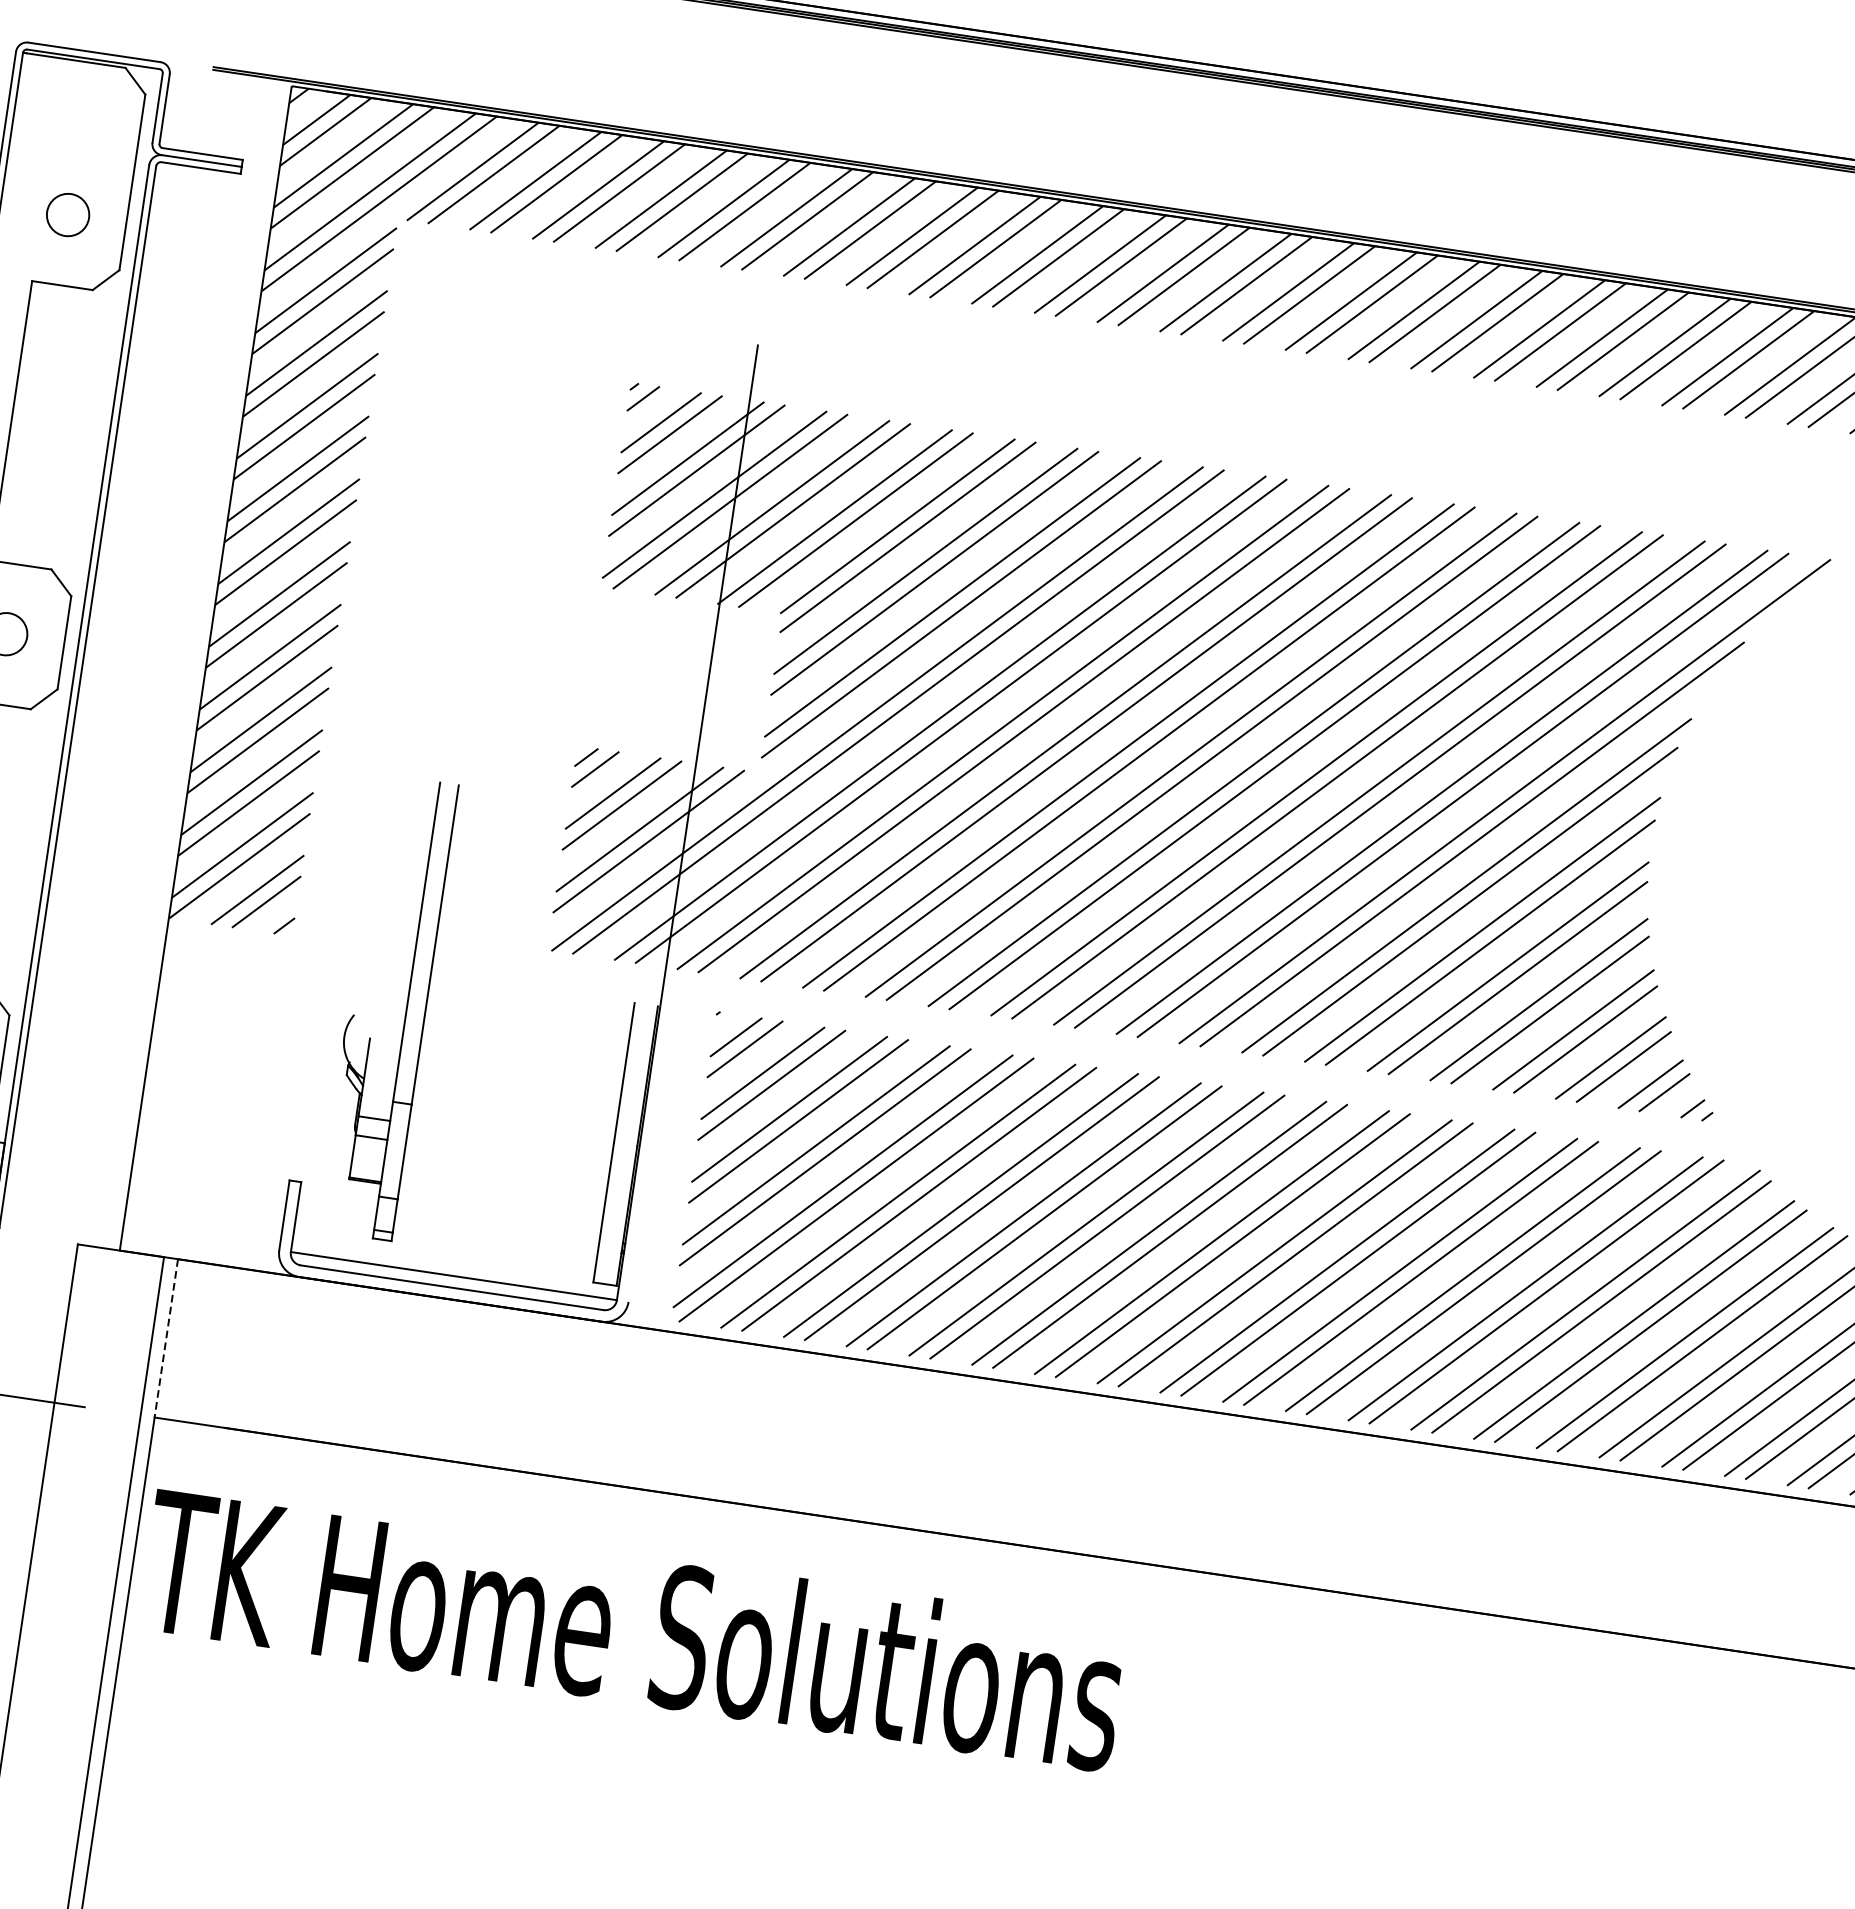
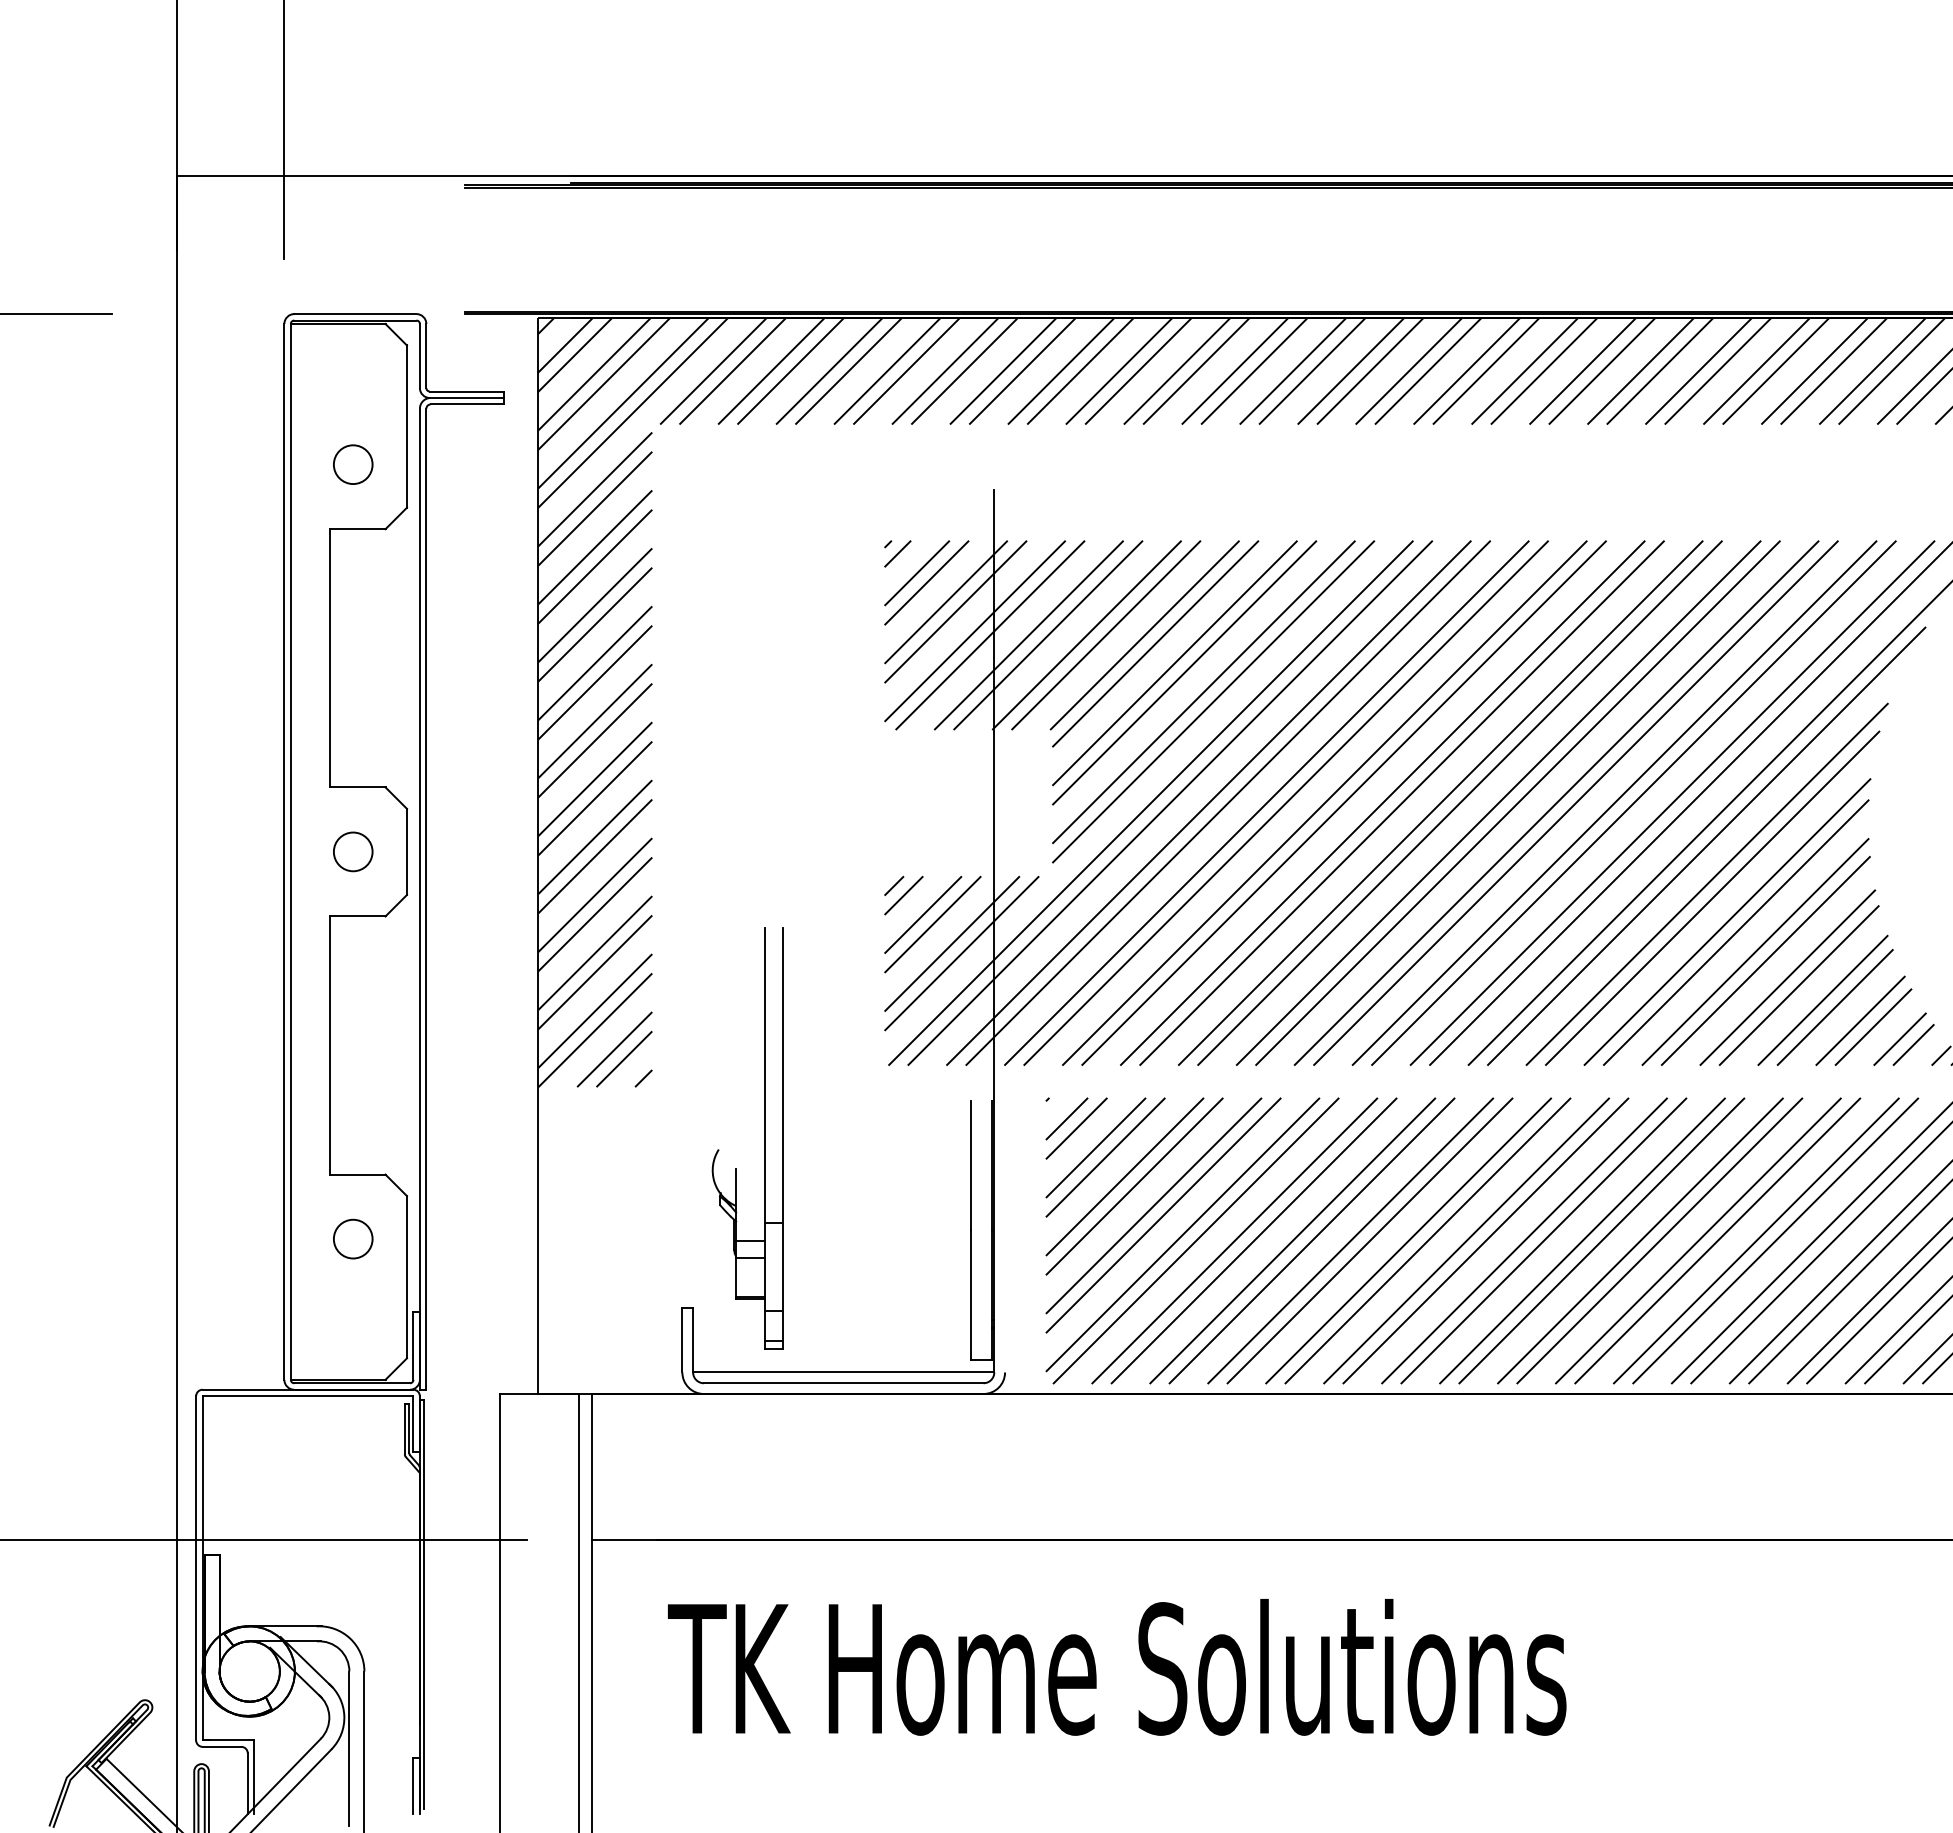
line: (166, 1338) -> (592, 1467), dashed -> solid
text: (633, 1628) -> (1117, 1667), moved

